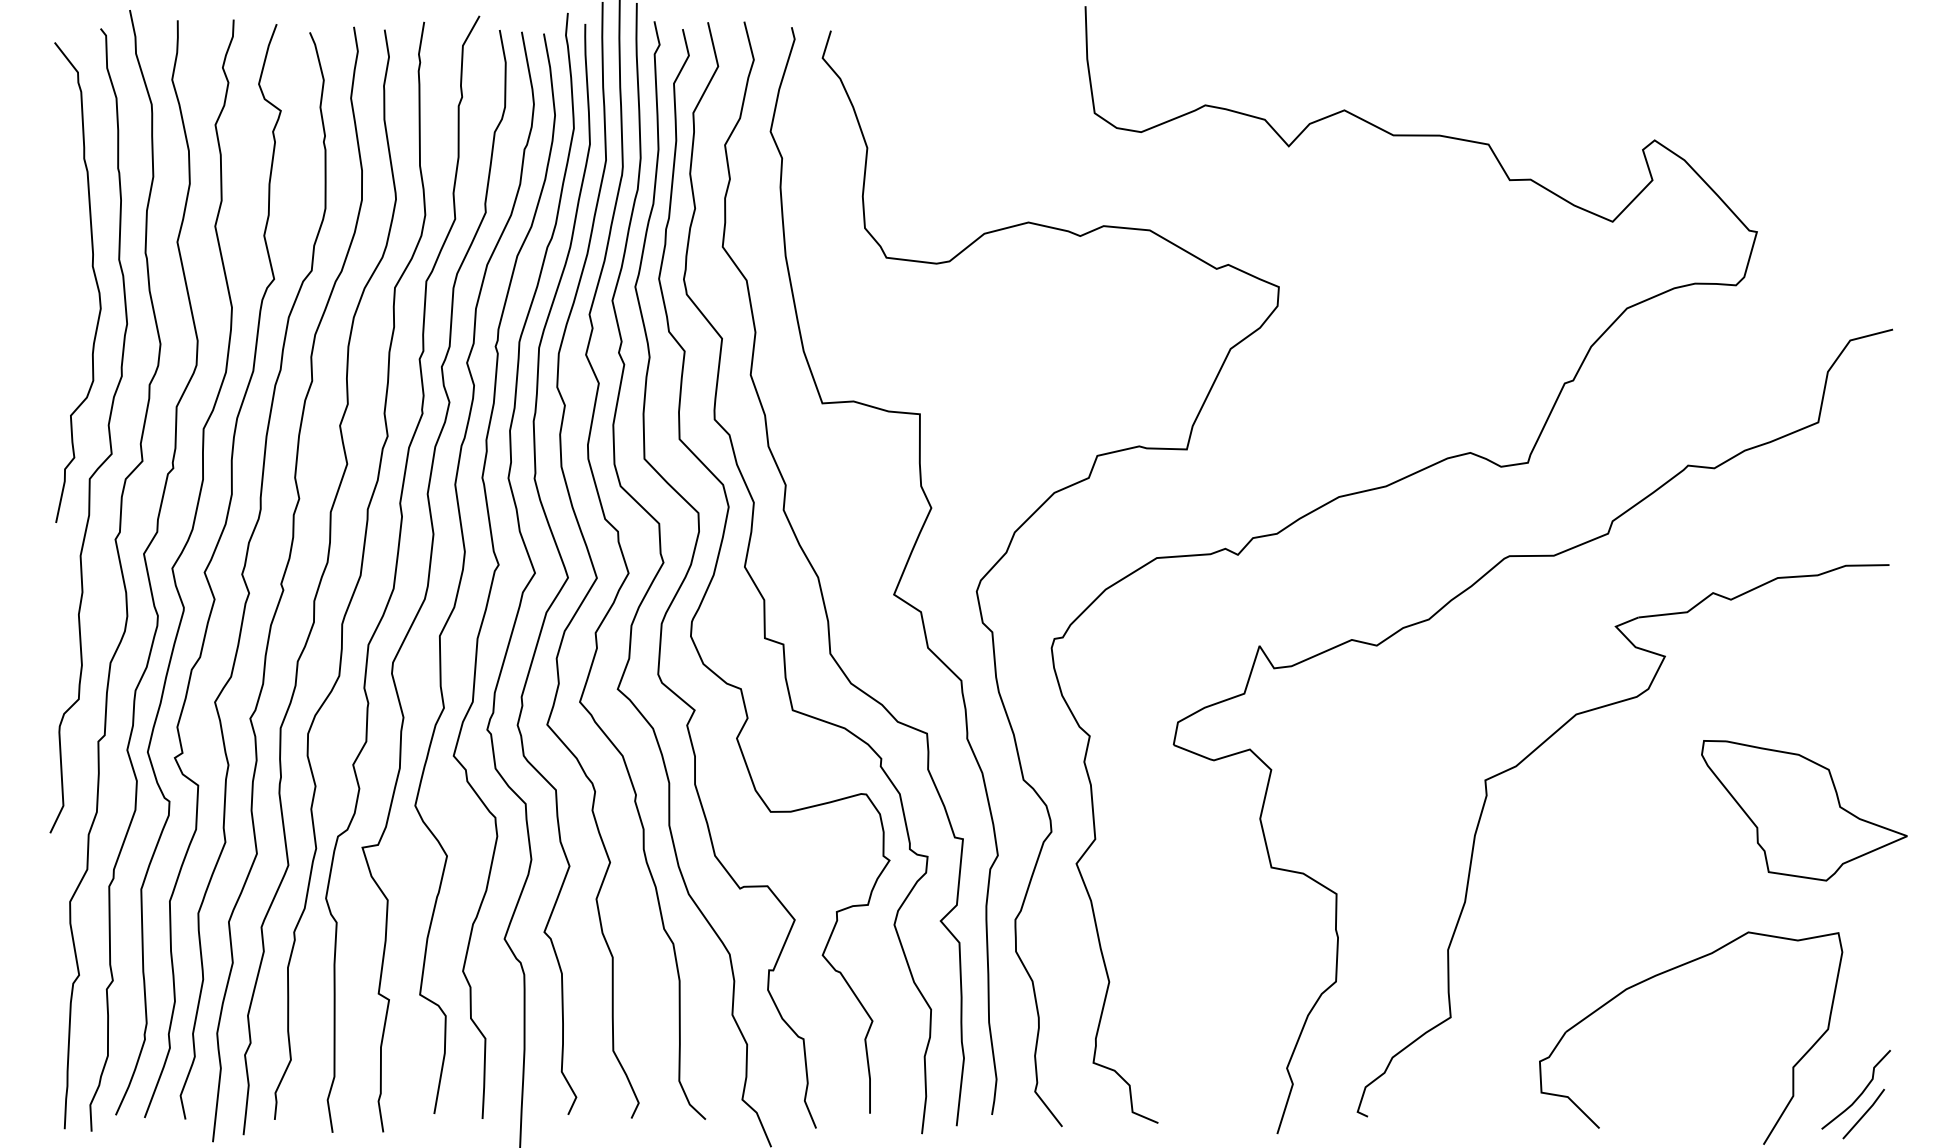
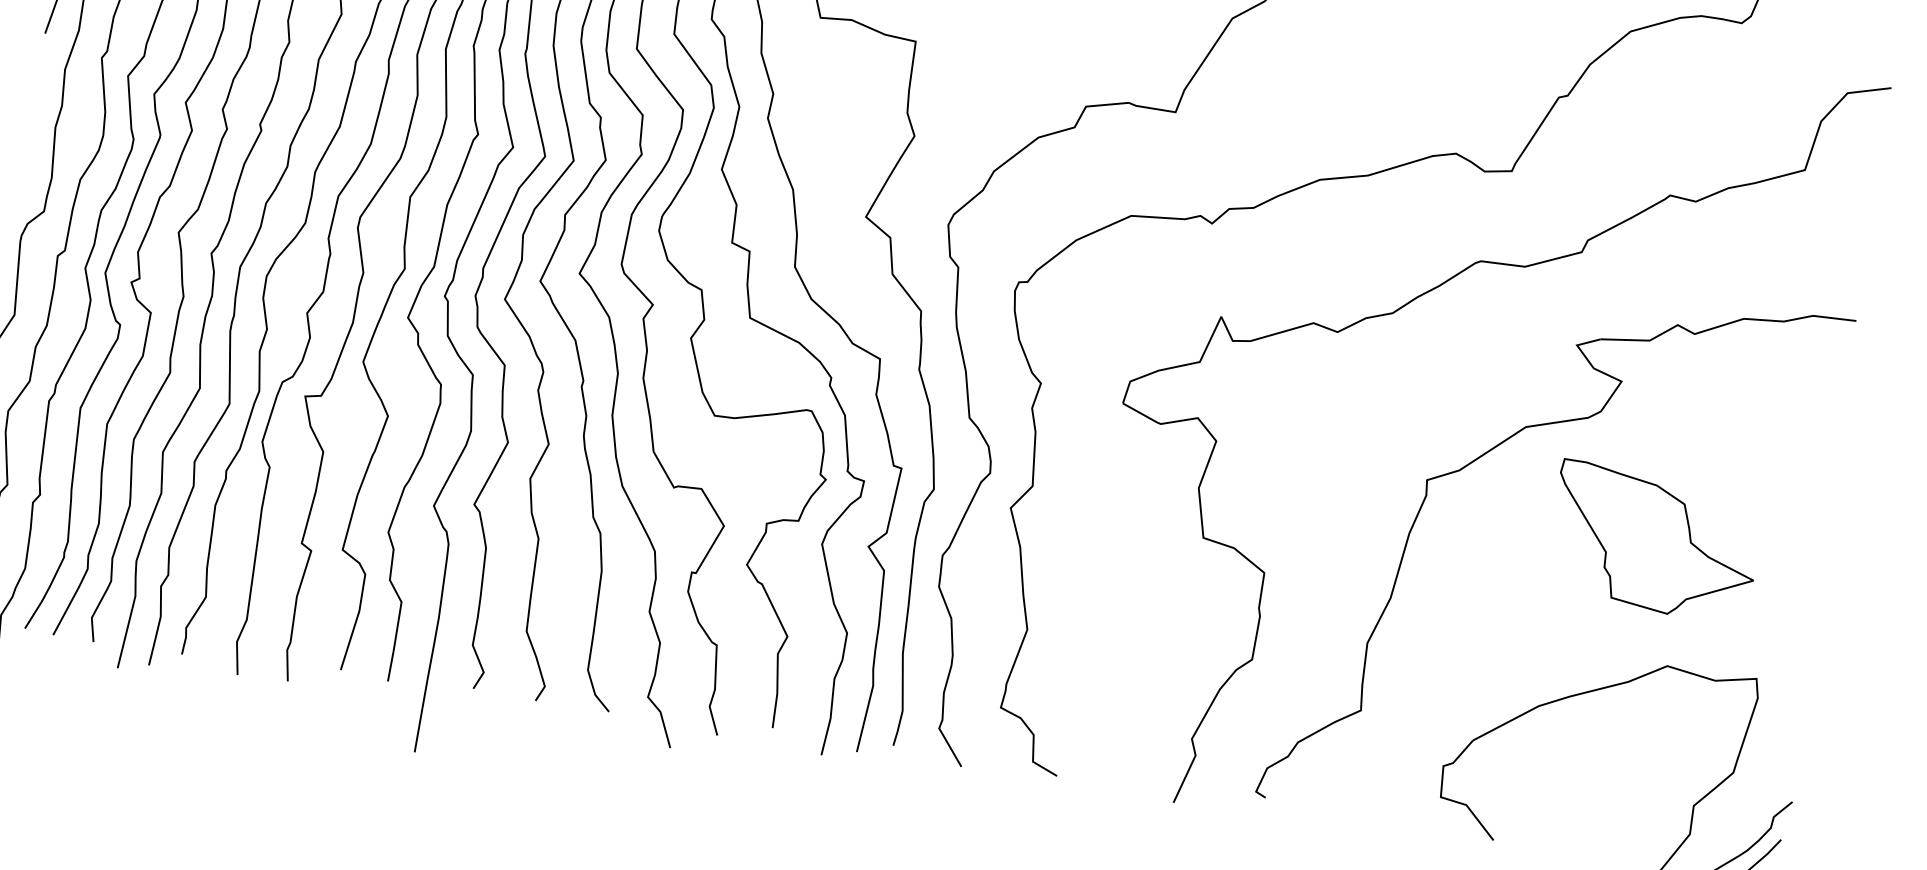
part: (1804, 810) -> (1655, 541), moved

